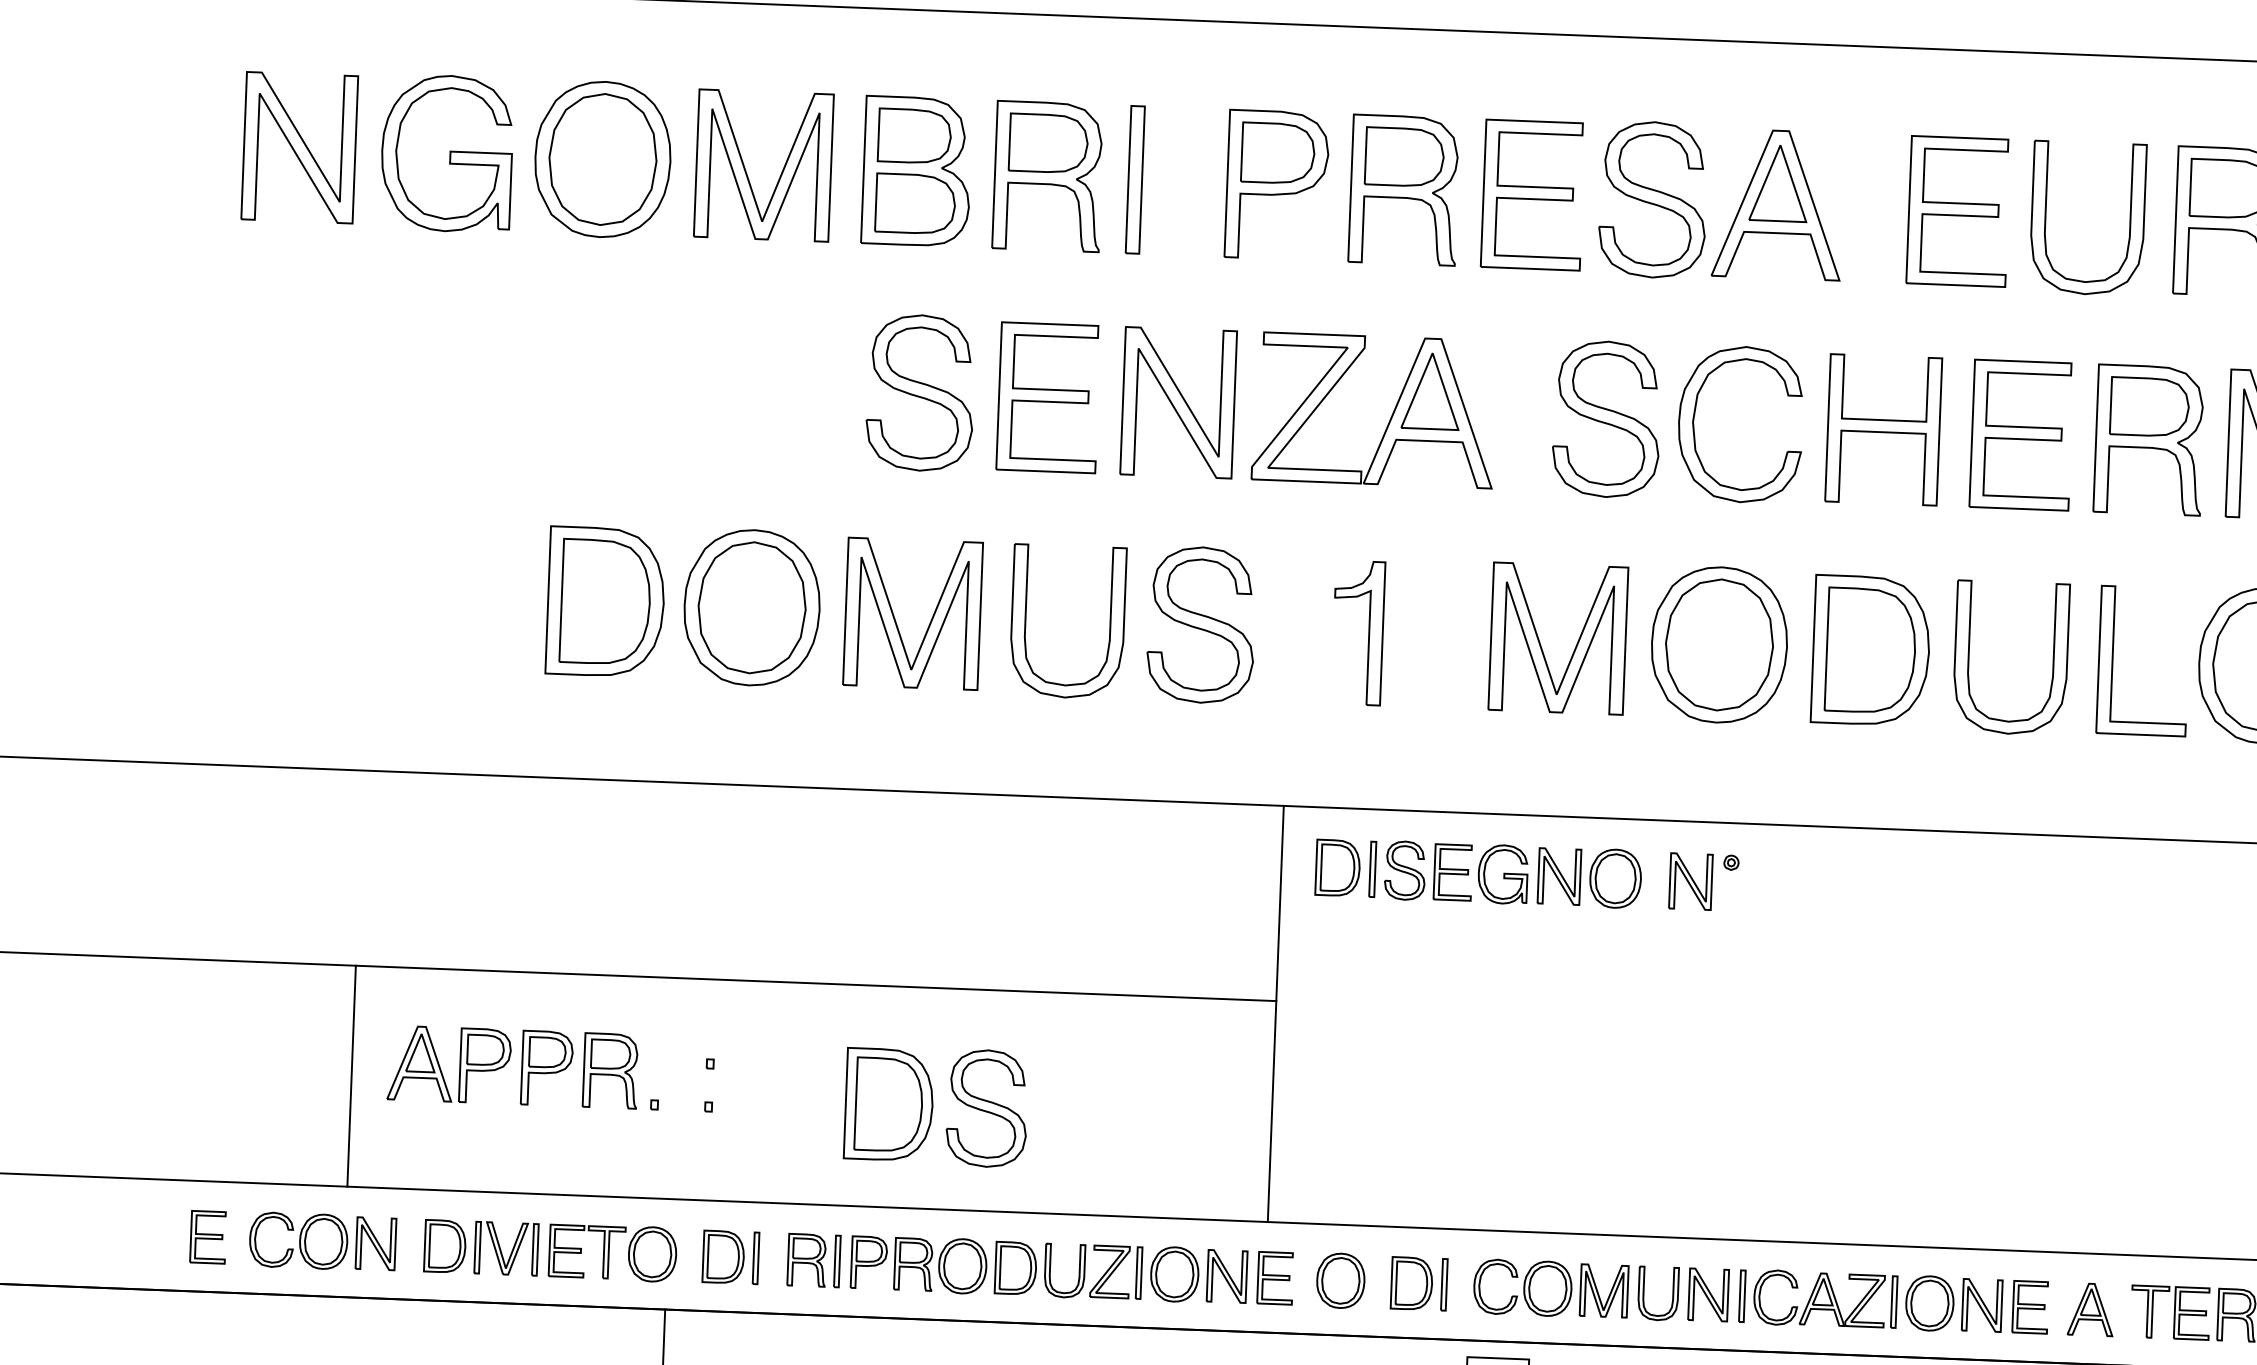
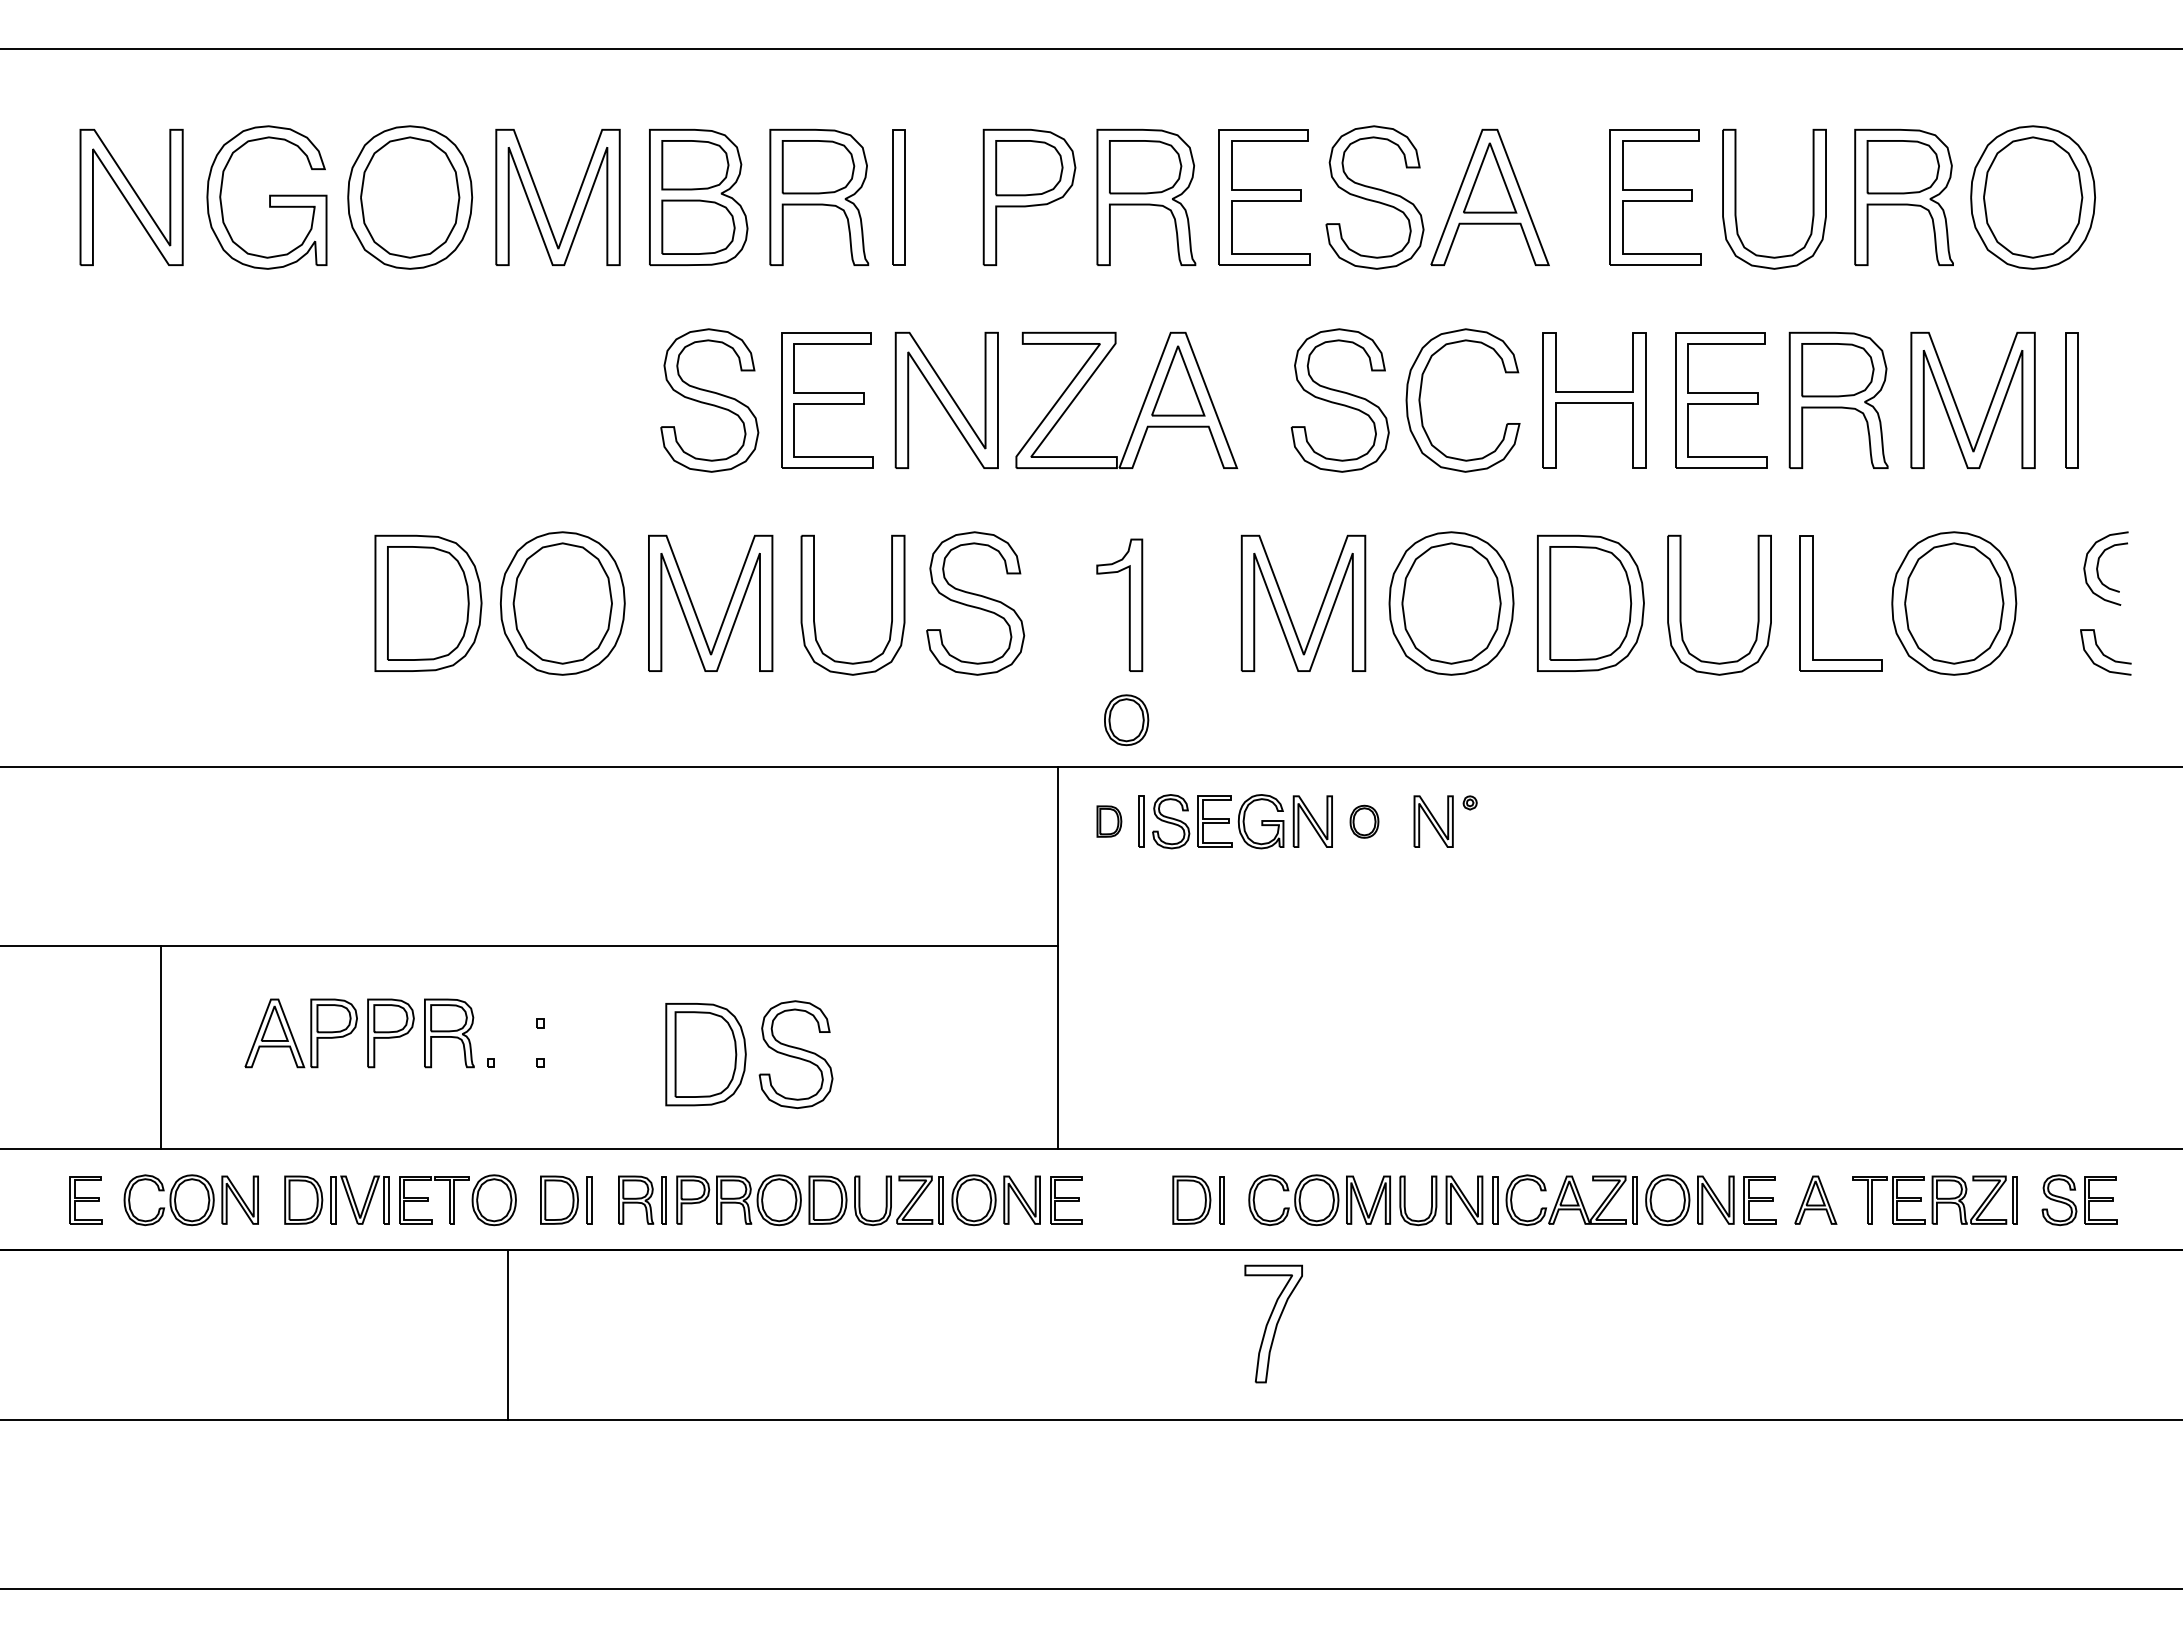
part: (1338, 867) -> (1109, 821), size x0.6
part: (1615, 878) -> (1364, 821), size x0.6
line: (351, 1075) -> (160, 1046), moved
part: (1340, 1281) -> (1126, 720), moved

